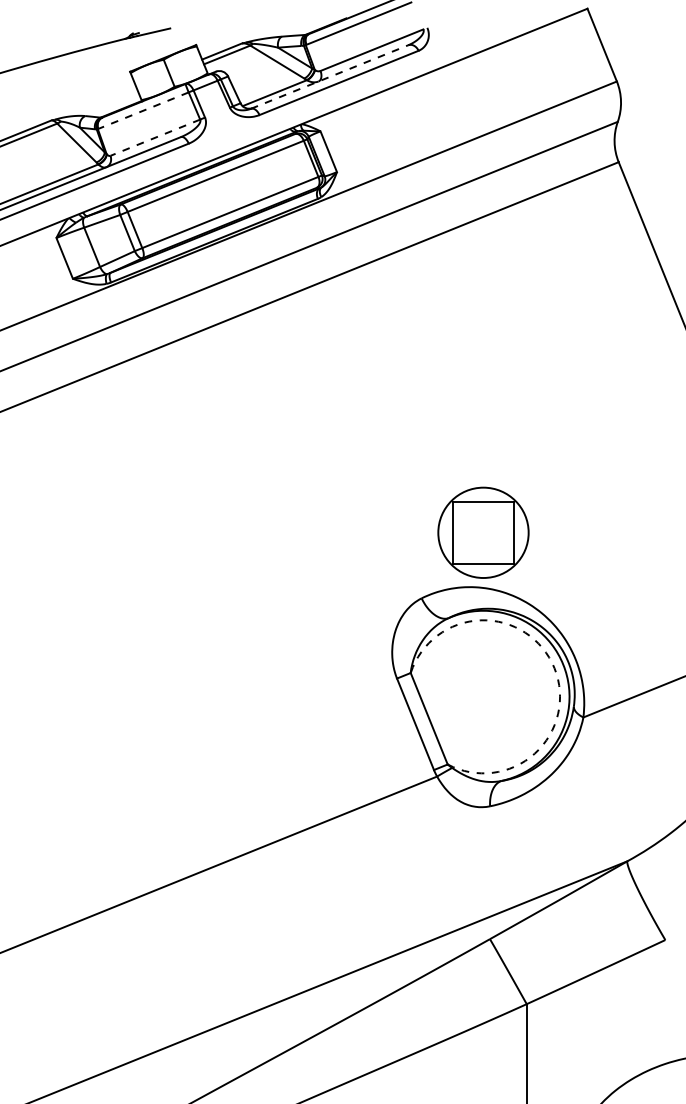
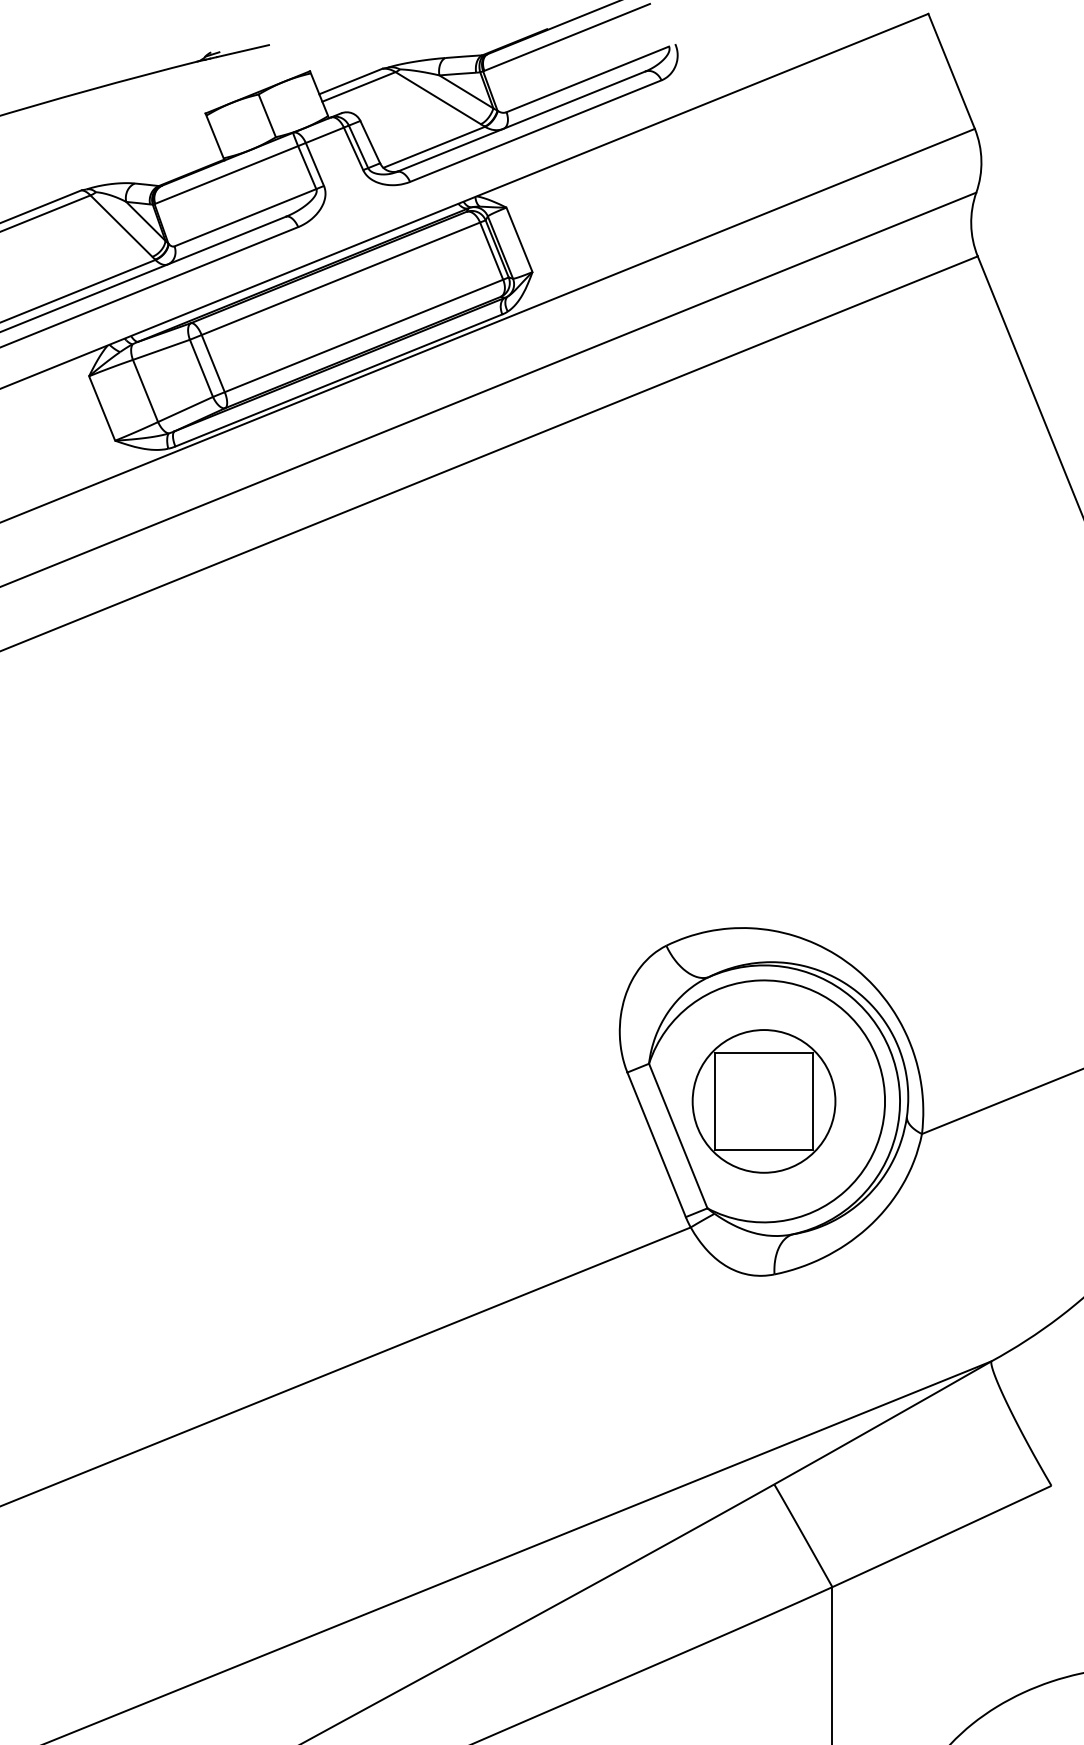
line: (329, 77) -> (520, 122), dashed -> solid
line: (143, 110) -> (226, 174), dashed -> solid
line: (154, 137) -> (244, 217), dashed -> solid
part: (483, 532) -> (764, 1100), moved
arc: (554, 668) -> (876, 1056), dashed -> solid

